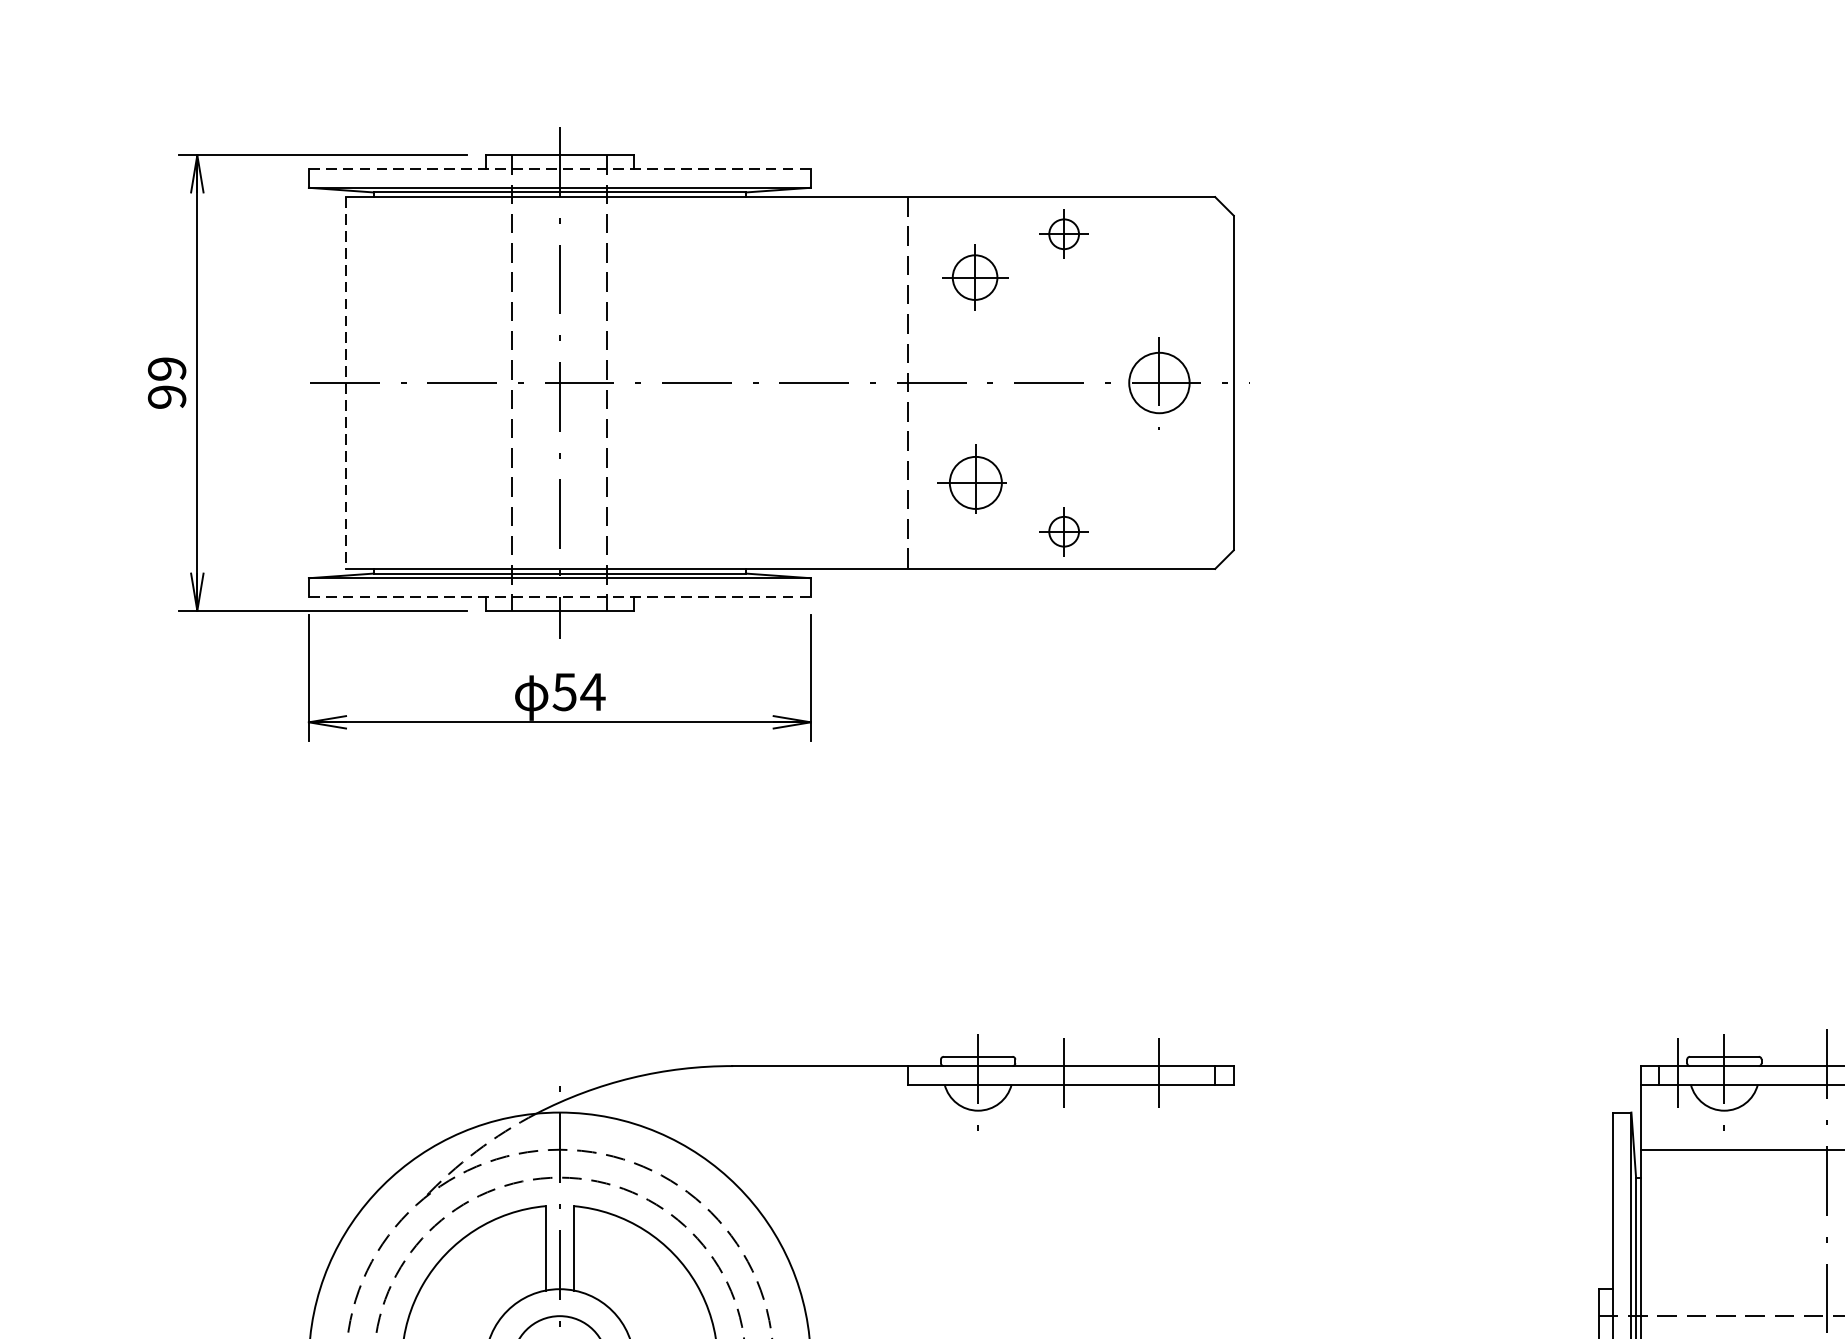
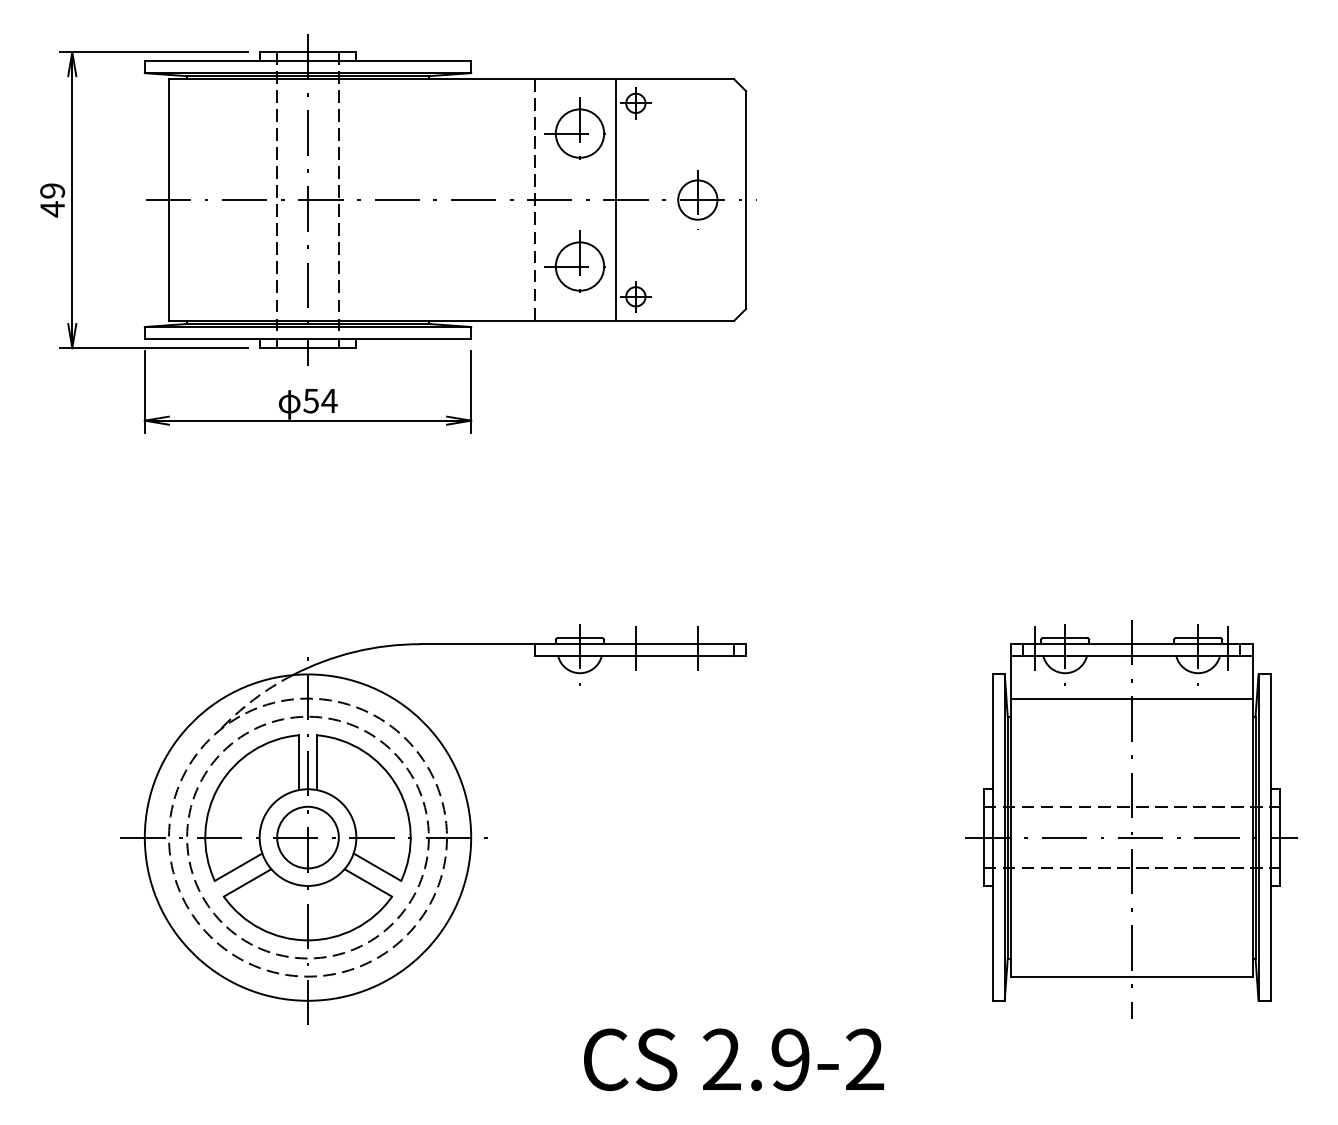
line: (560, 169) -> (308, 61), dashed -> solid
part: (969, 272) -> (574, 128), size x1.67
line: (1034, 382) -> (616, 199), added
line: (346, 383) -> (169, 200), dashed -> solid
text: (166, 397) -> (52, 209), 99 -> 49
part: (969, 477) -> (574, 261), size x1.43
line: (560, 597) -> (308, 339), dashed -> solid

